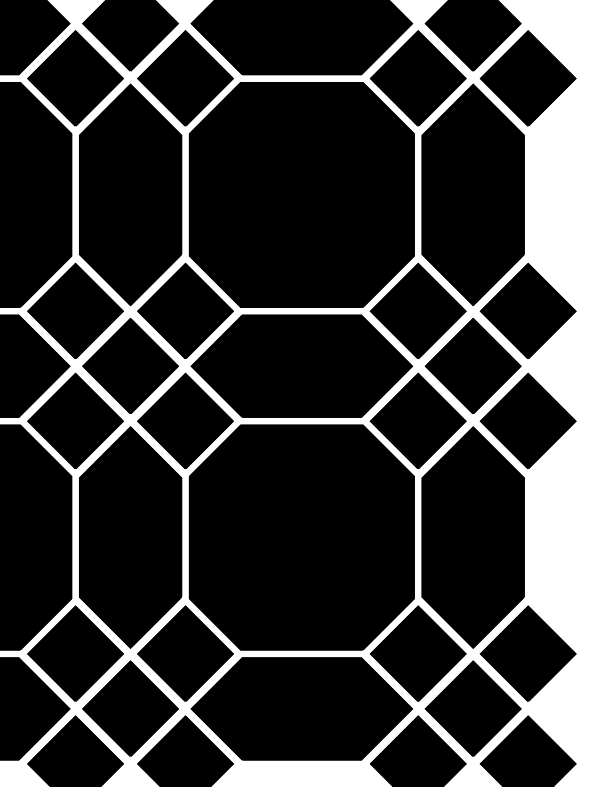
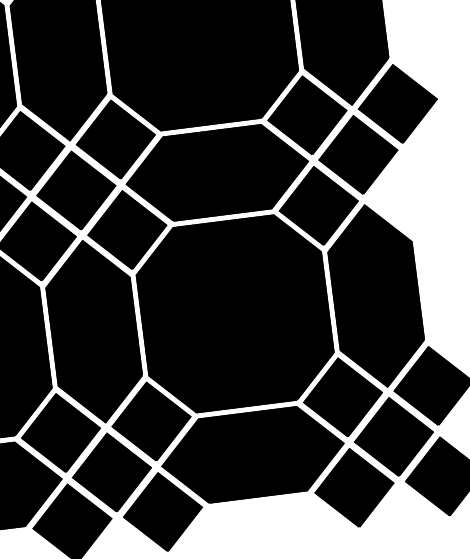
part: (527, 420) -> (408, 194), removed

